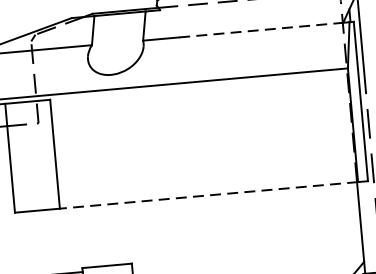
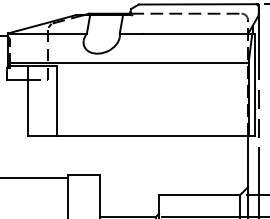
line: (261, 29) -> (195, 33), dashed -> solid
line: (208, 196) -> (152, 136), dashed -> solid

